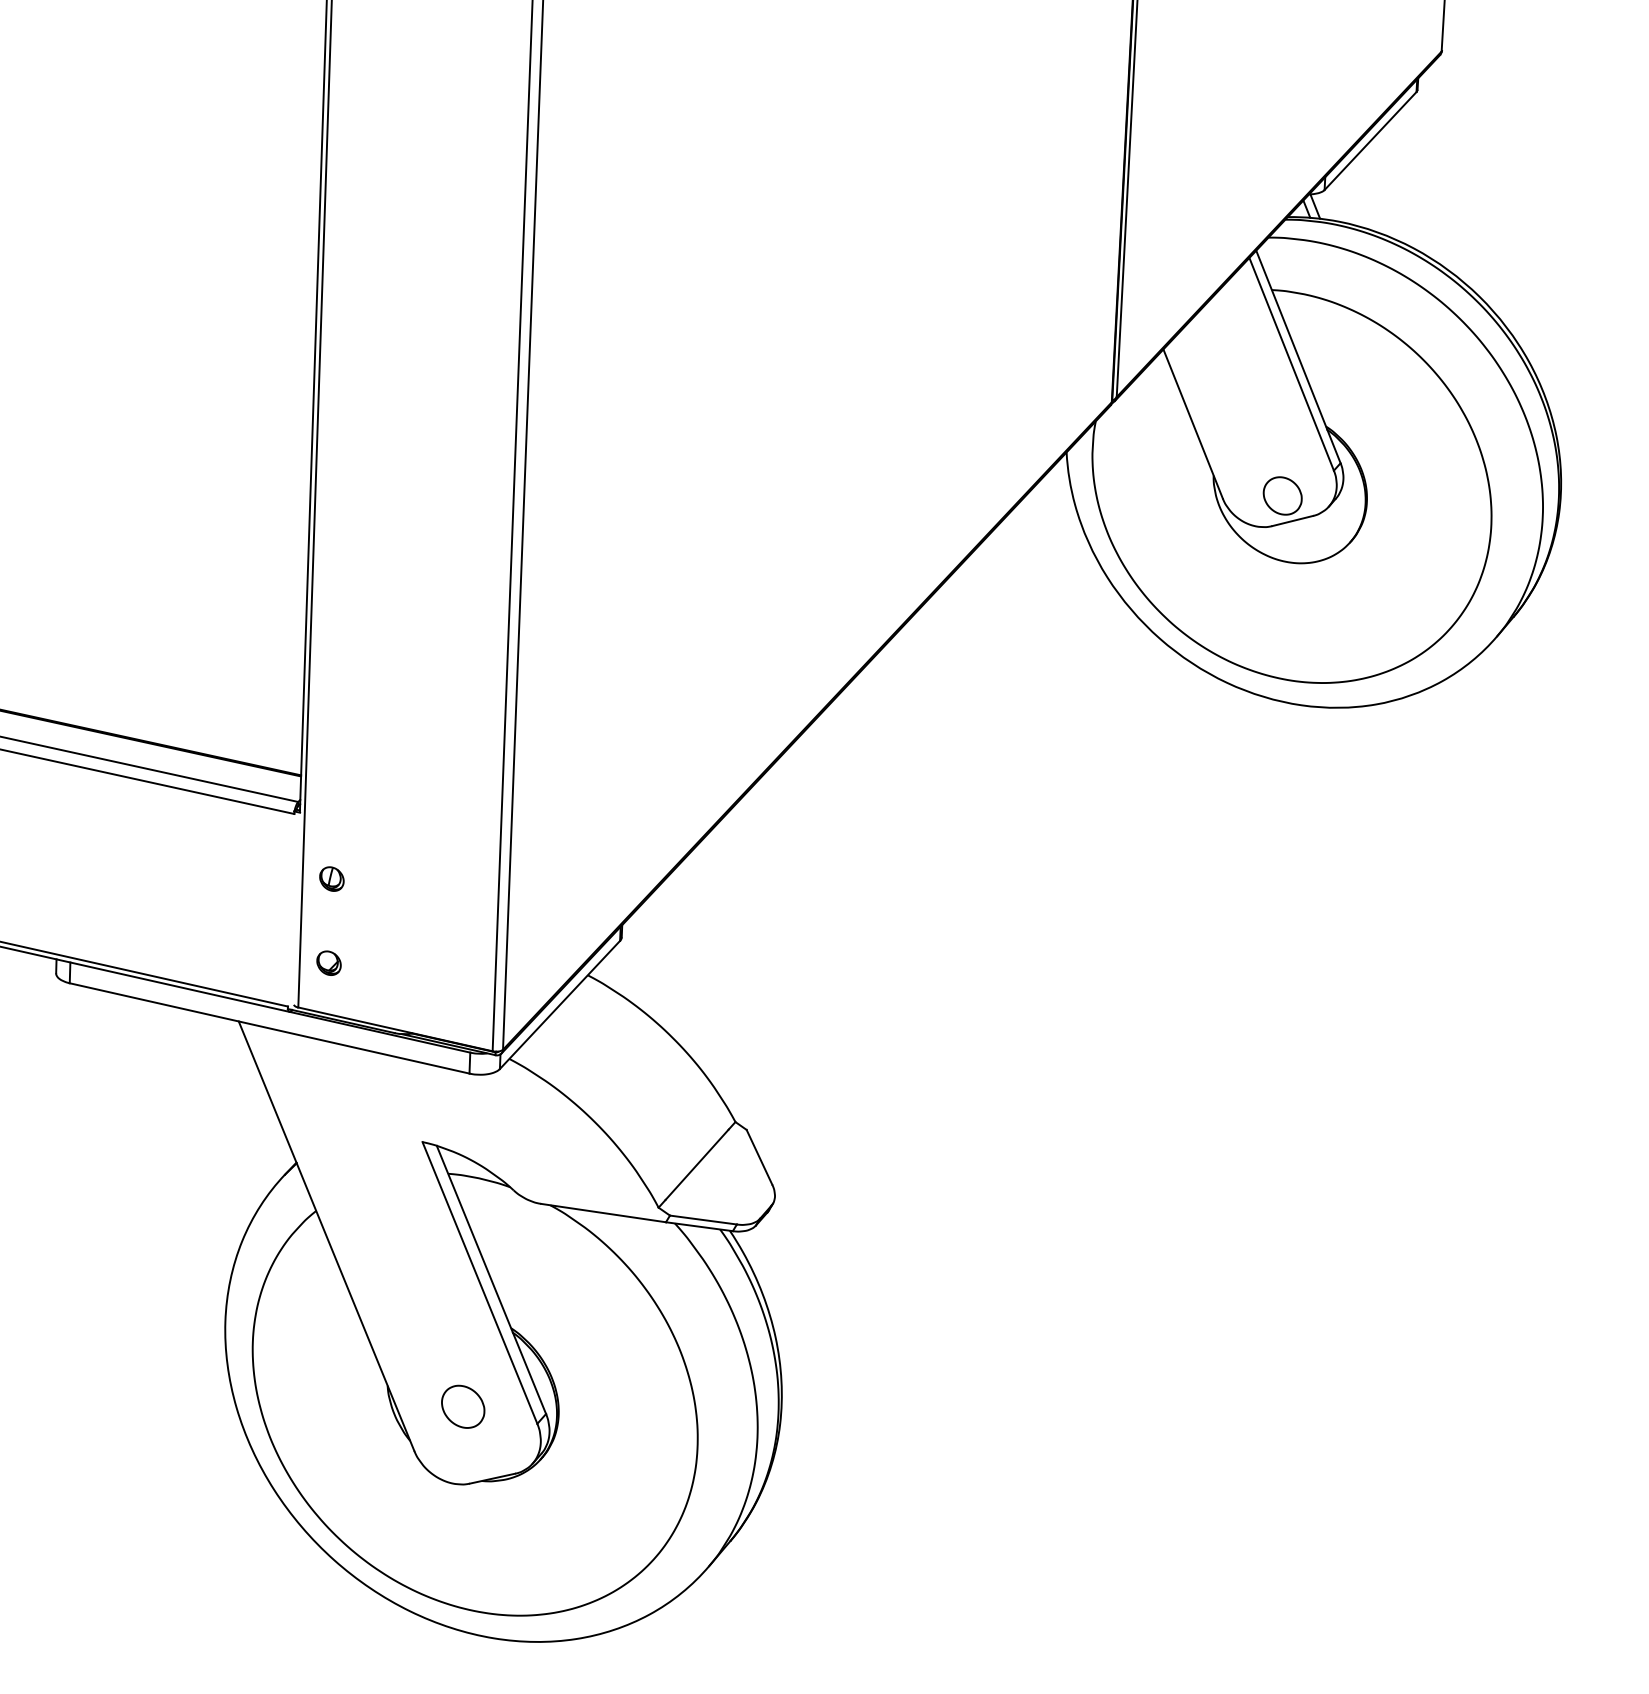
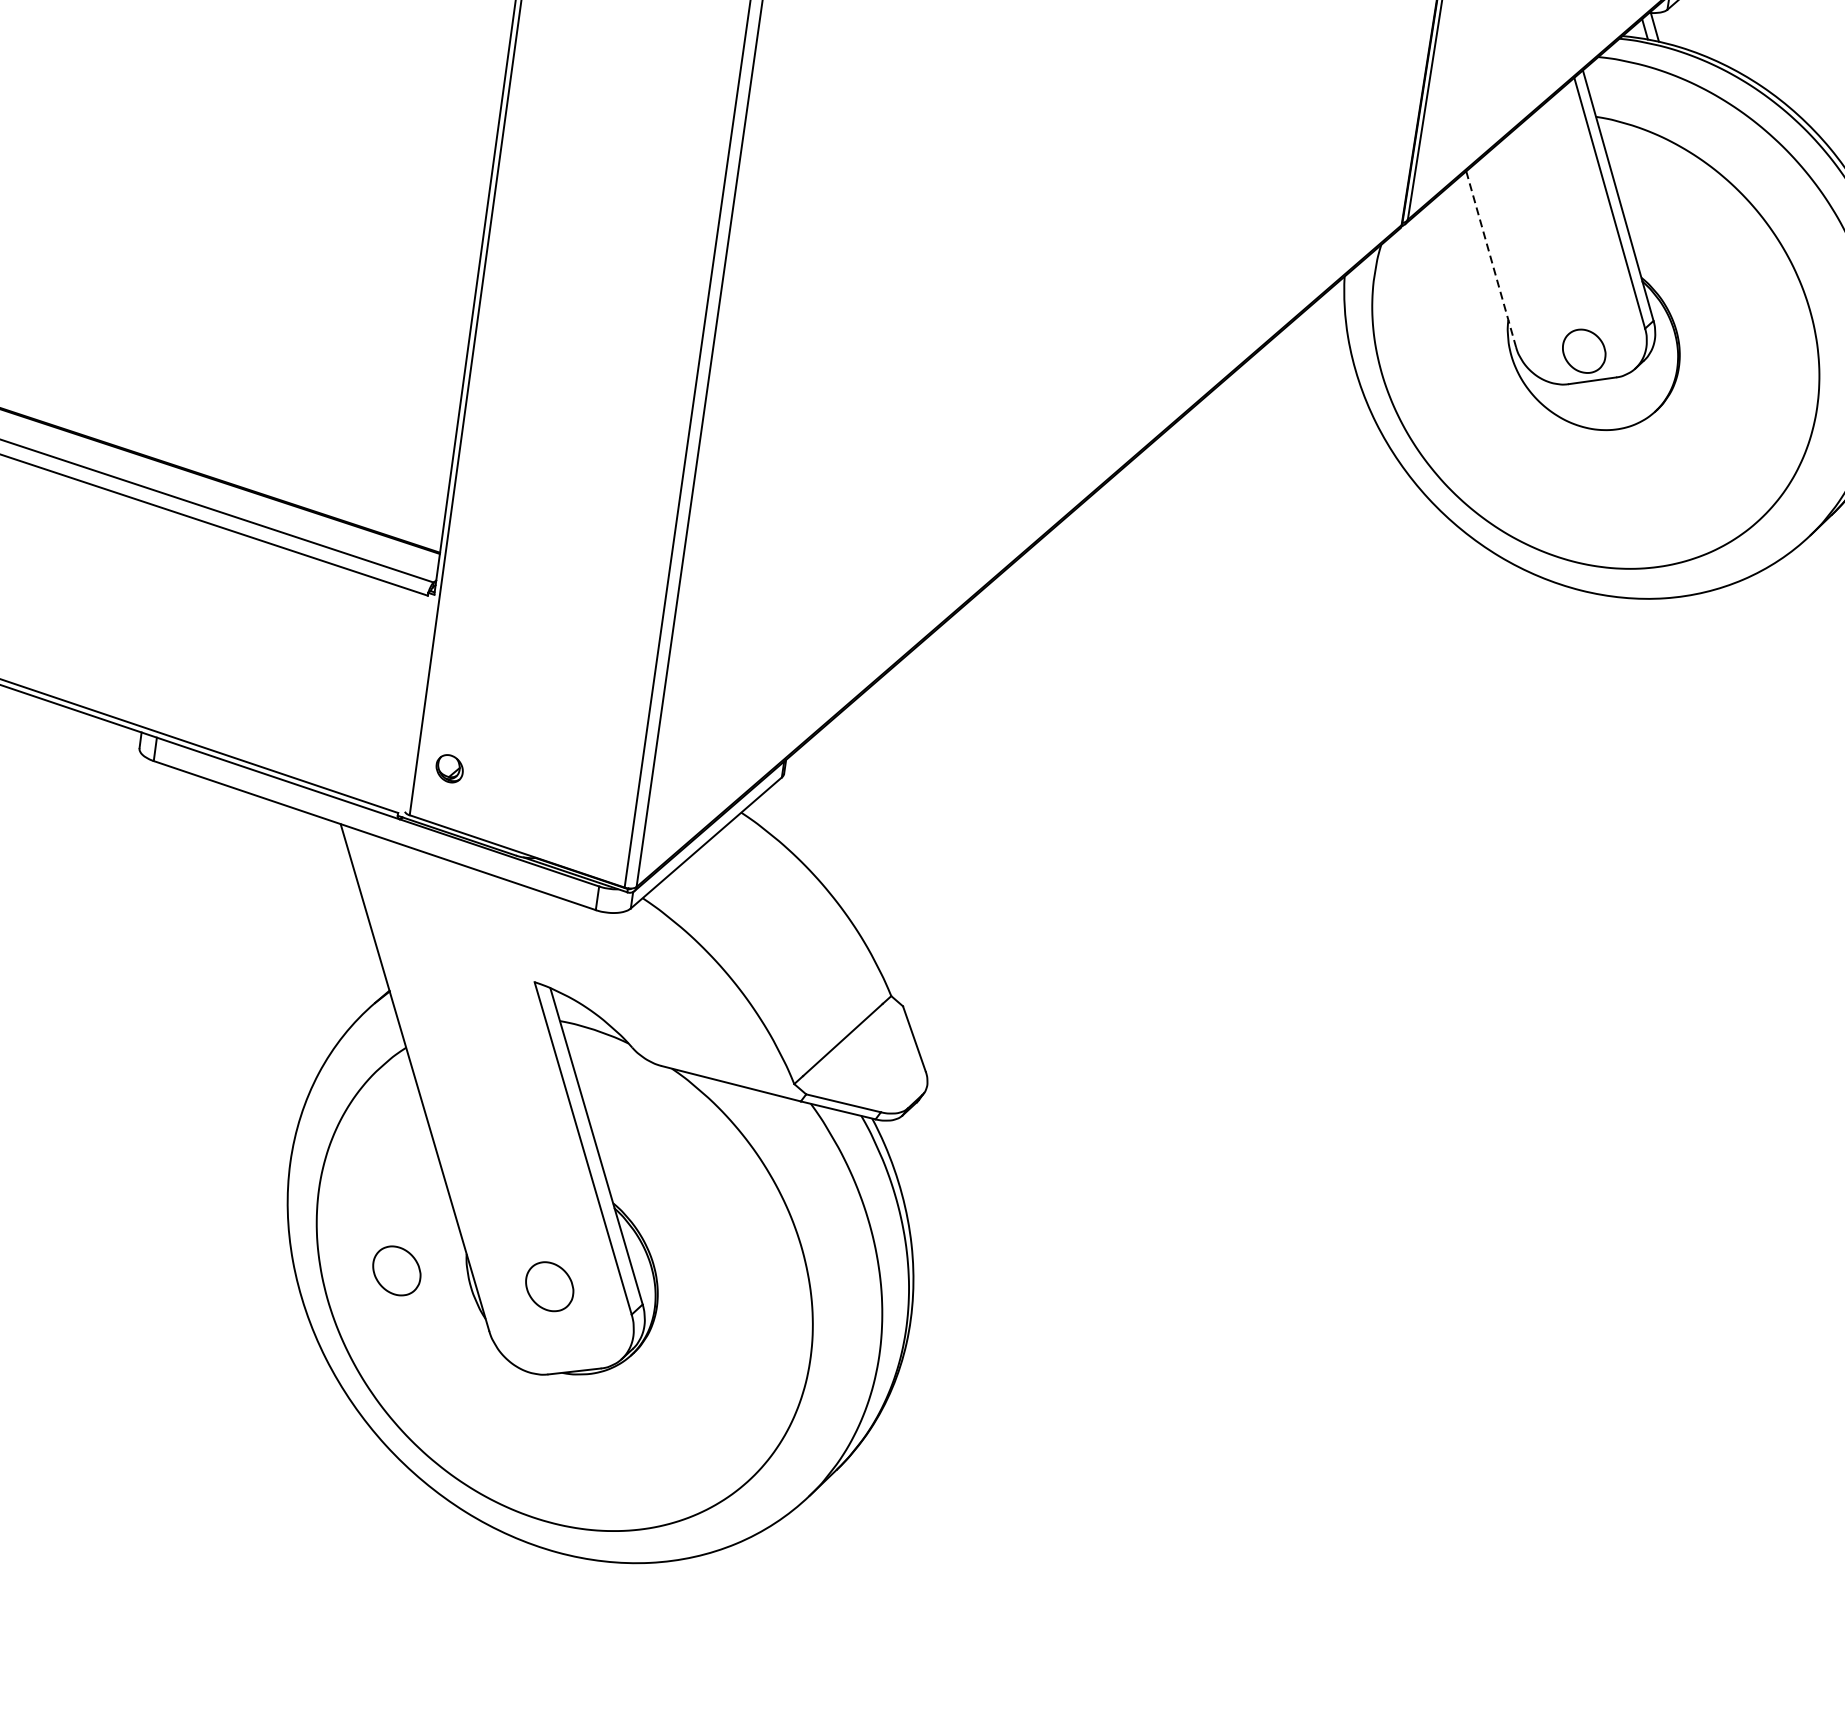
line: (1193, 424) -> (1491, 259), solid -> dashed
part: (331, 878) -> (462, 673), removed
part: (328, 1406) -> (397, 1270), added

